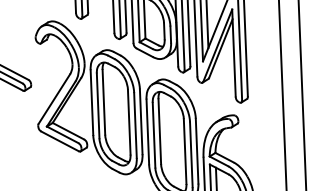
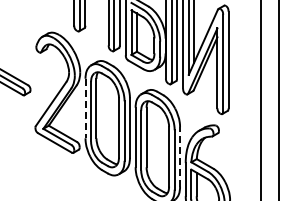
line: (91, 102) -> (85, 108), solid -> dashed
line: (197, 150) -> (180, 156), solid -> dashed

